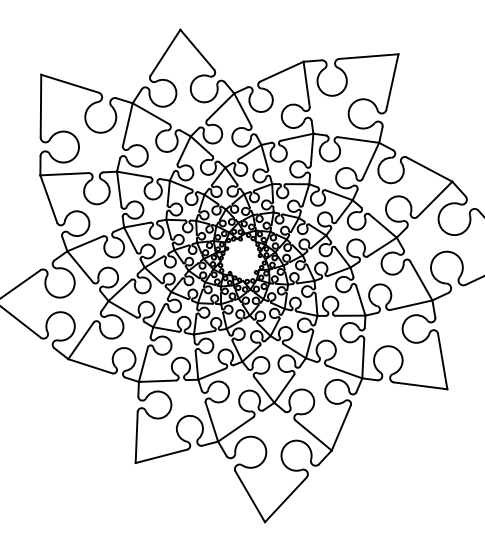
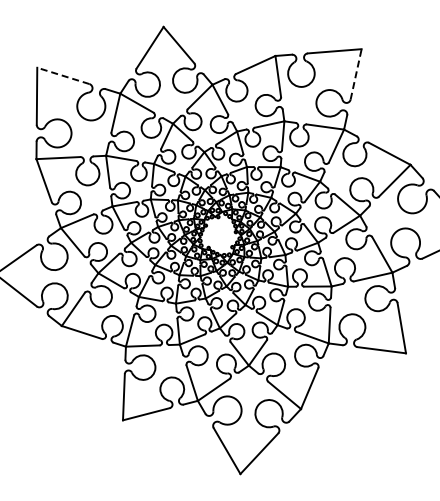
line: (392, 82) -> (356, 74), solid -> dashed
line: (69, 83) -> (62, 75), solid -> dashed

